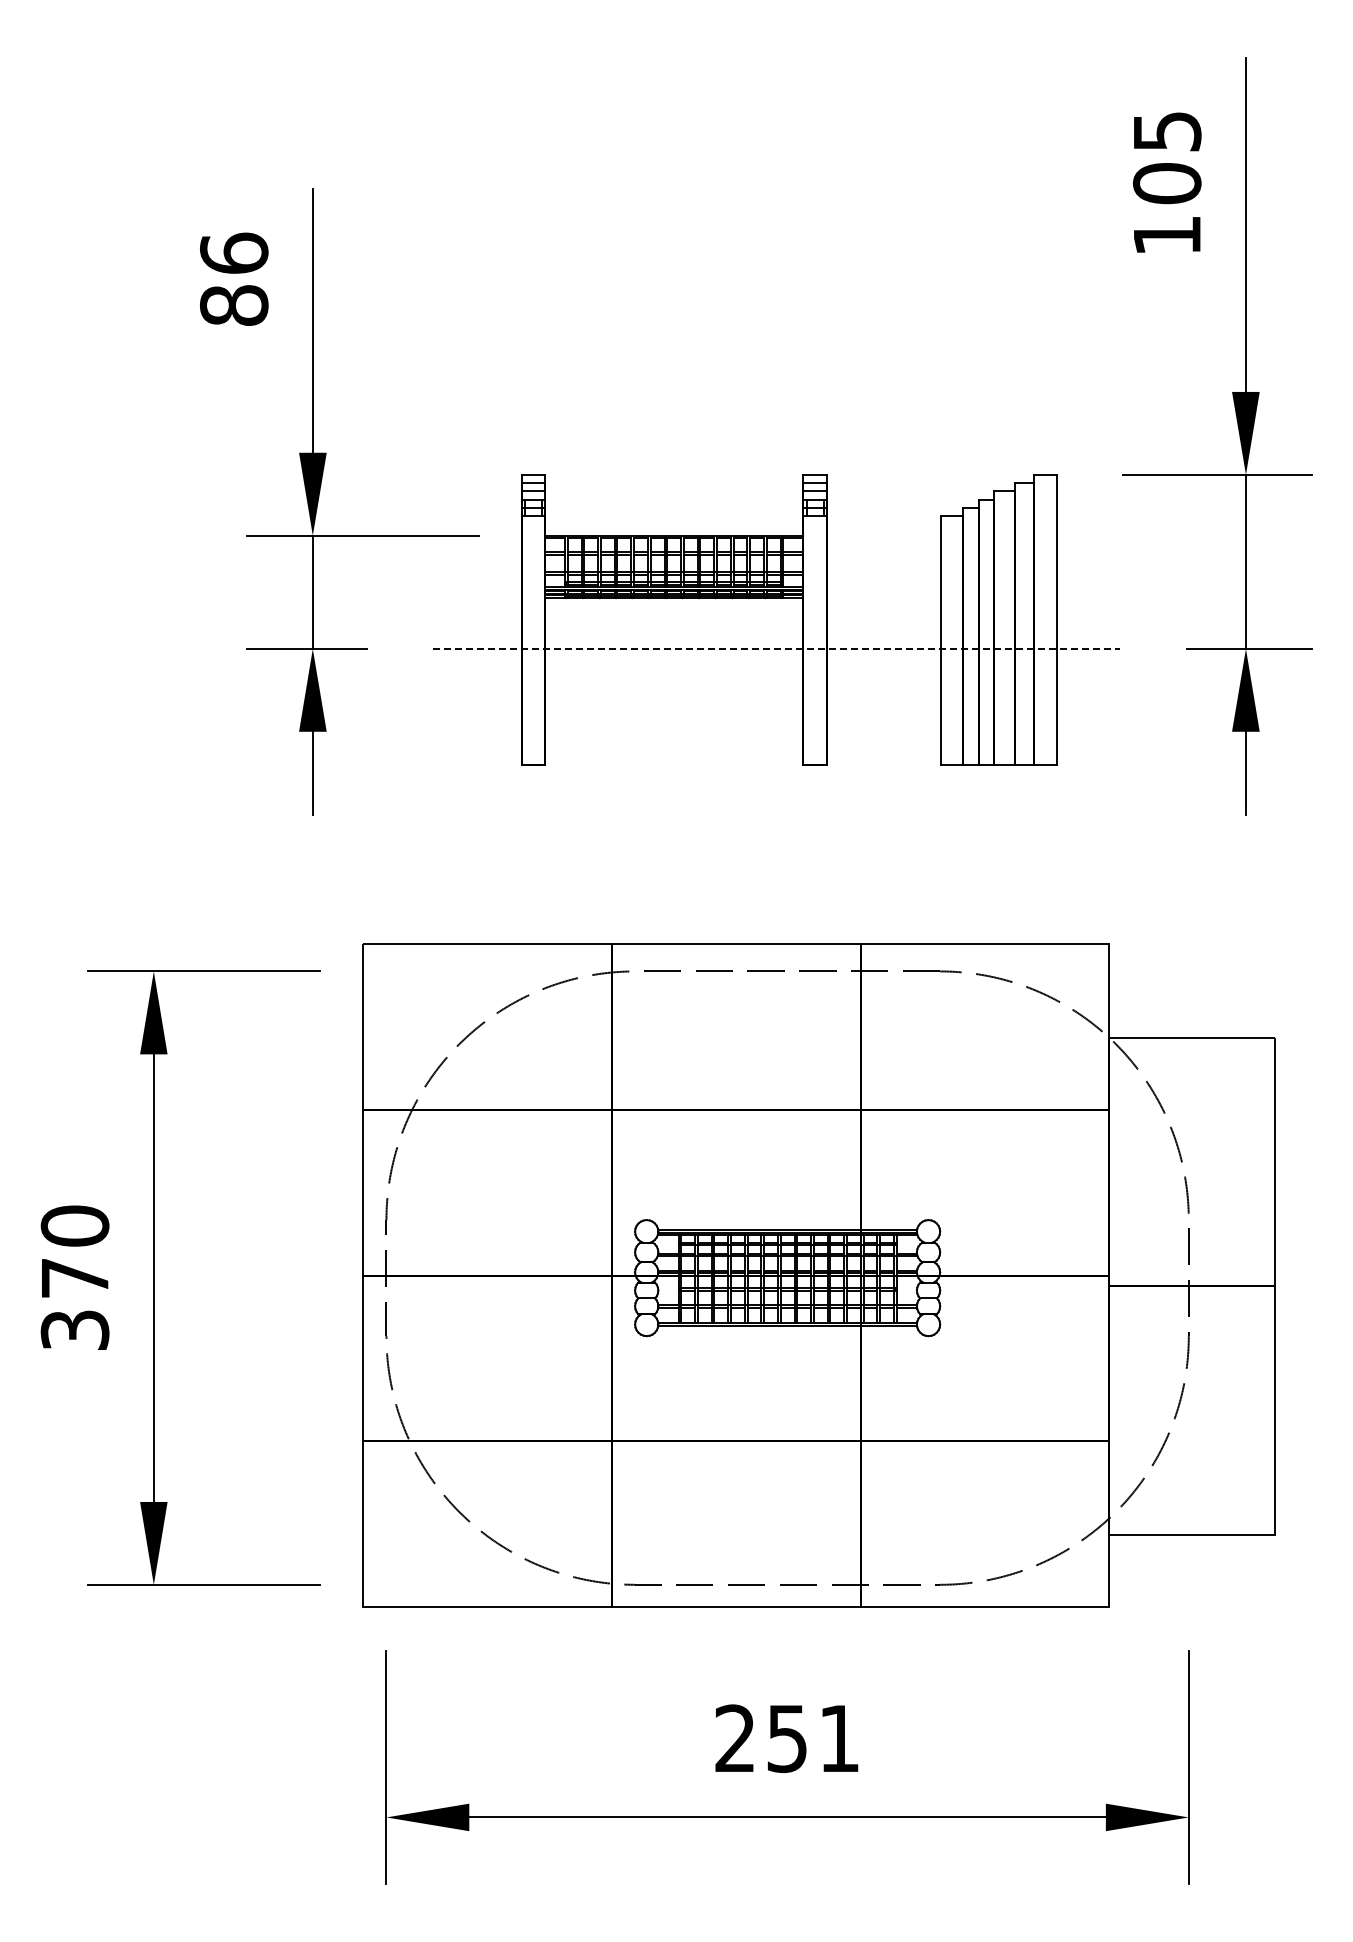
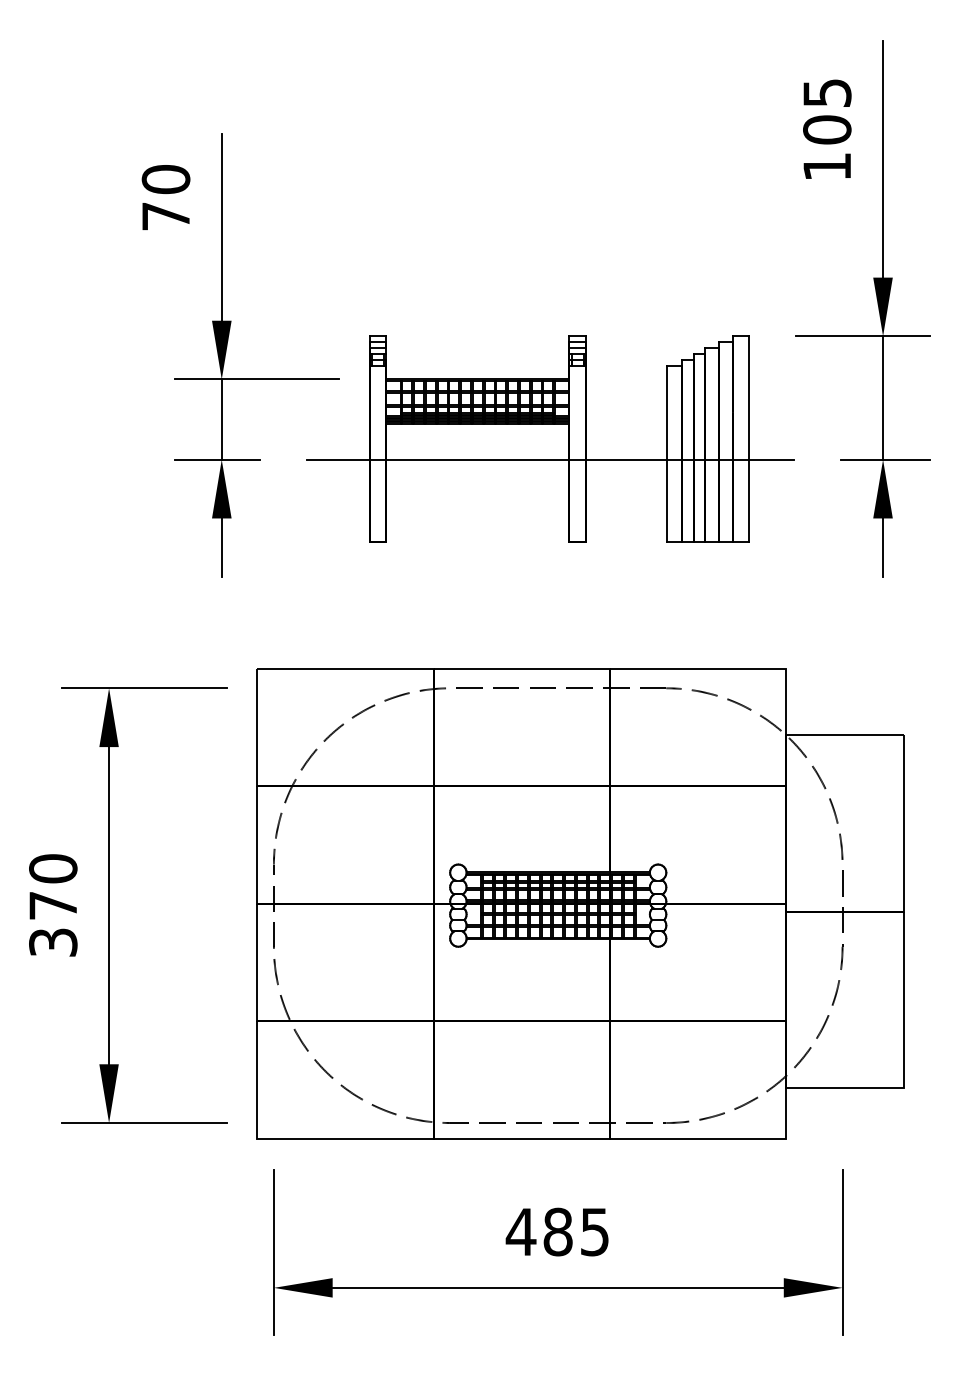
text: (234, 278) -> (166, 197), 86 -> 70
line: (776, 648) -> (550, 459), dashed -> solid
text: (785, 1738) -> (556, 1231), 251 -> 485

